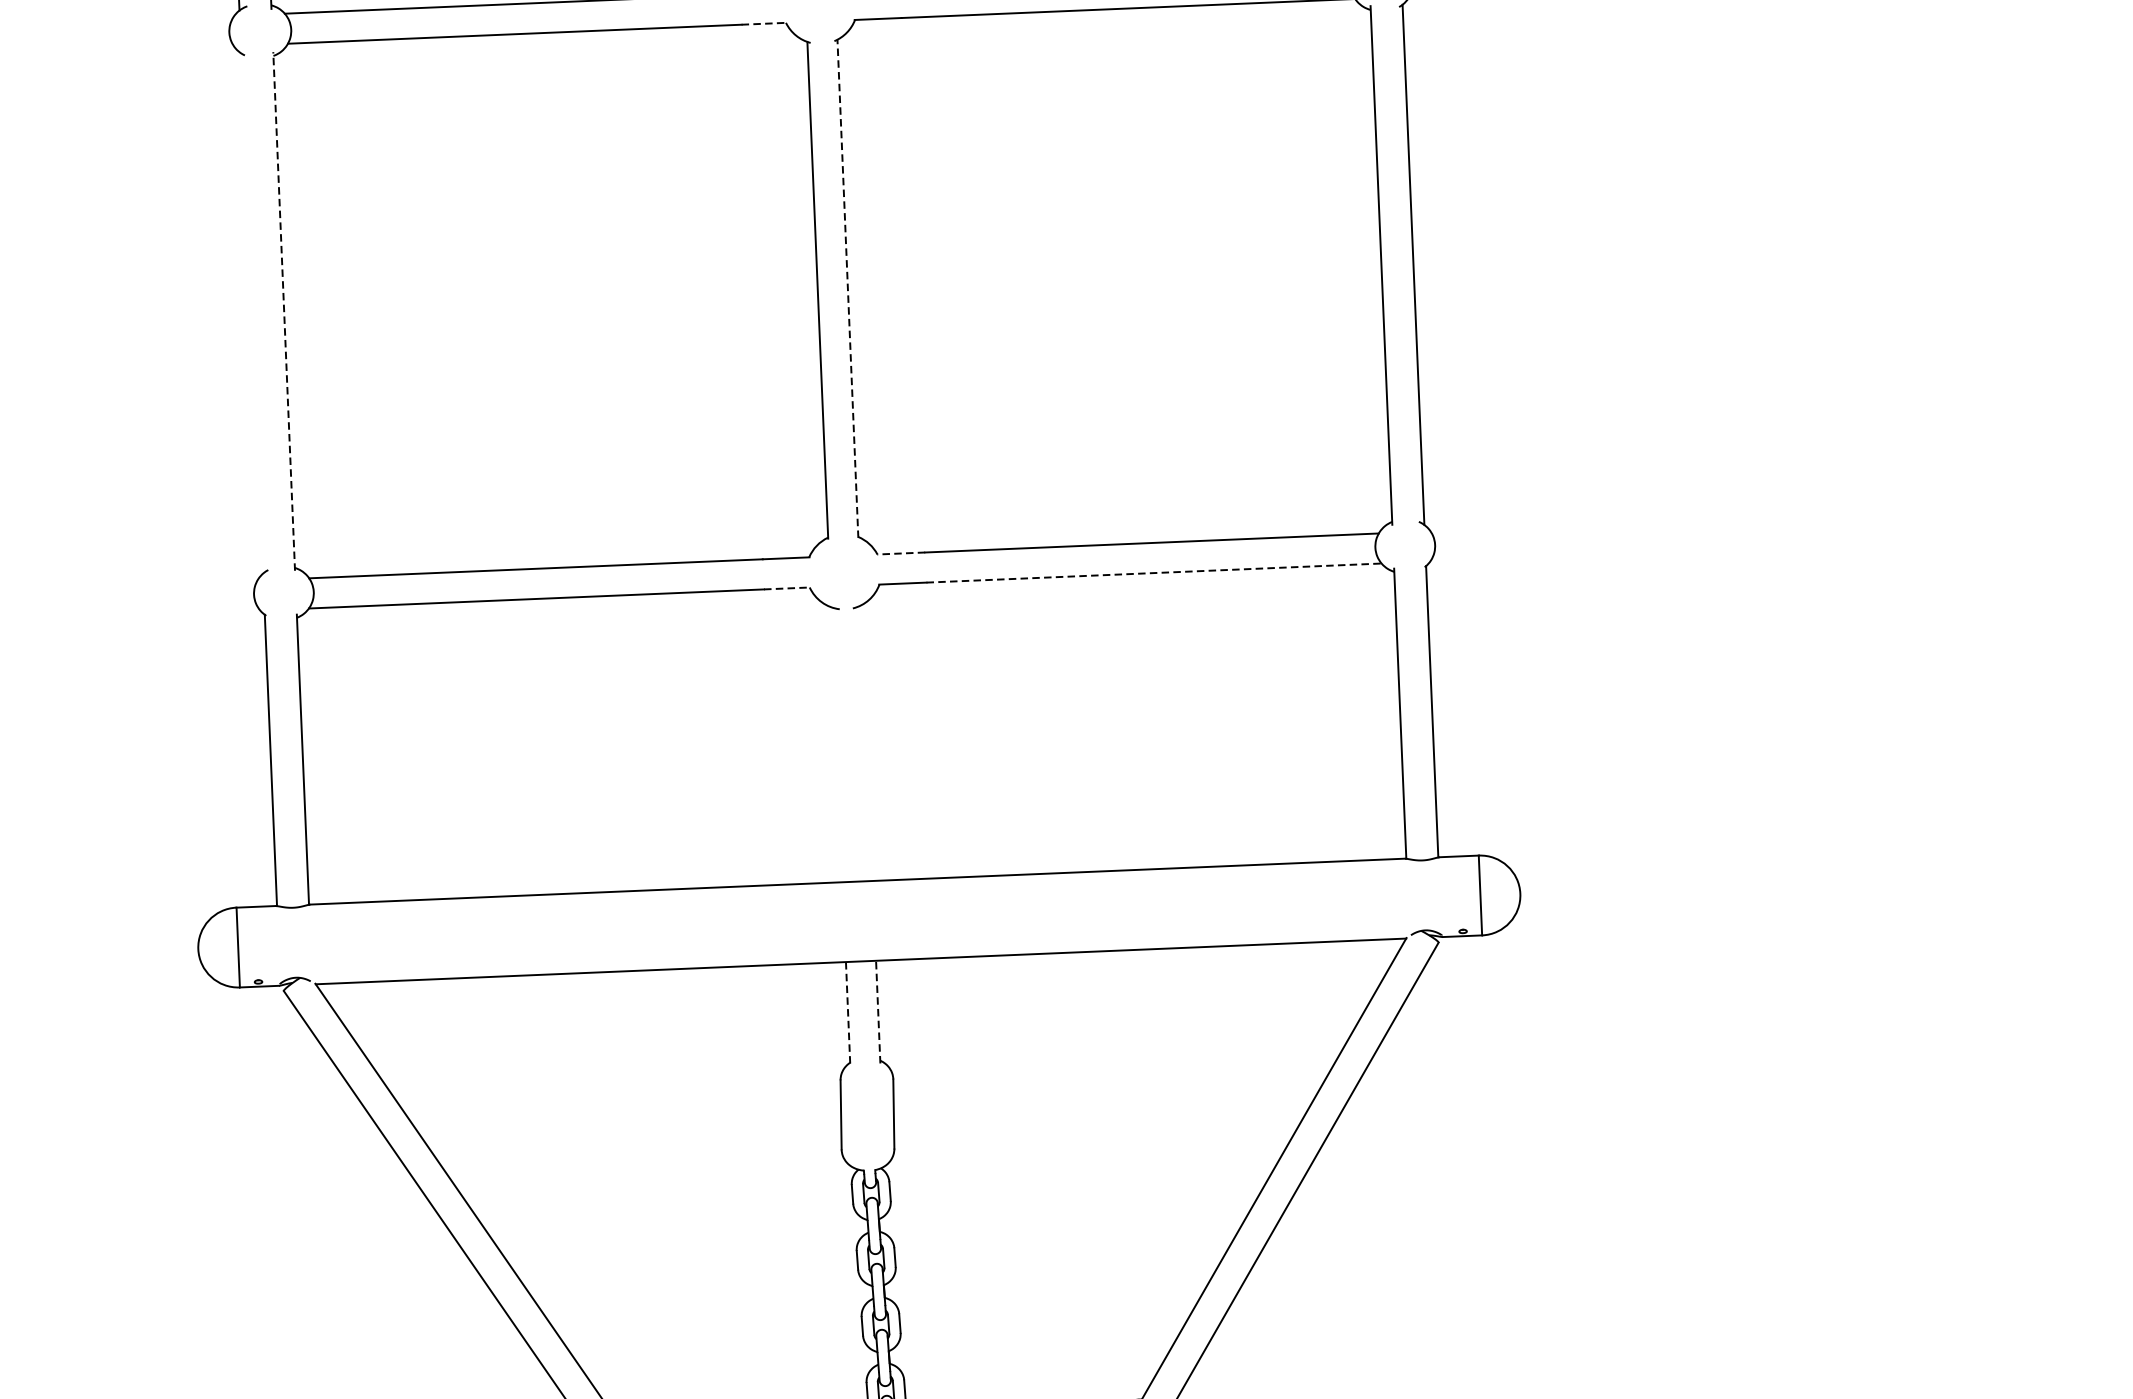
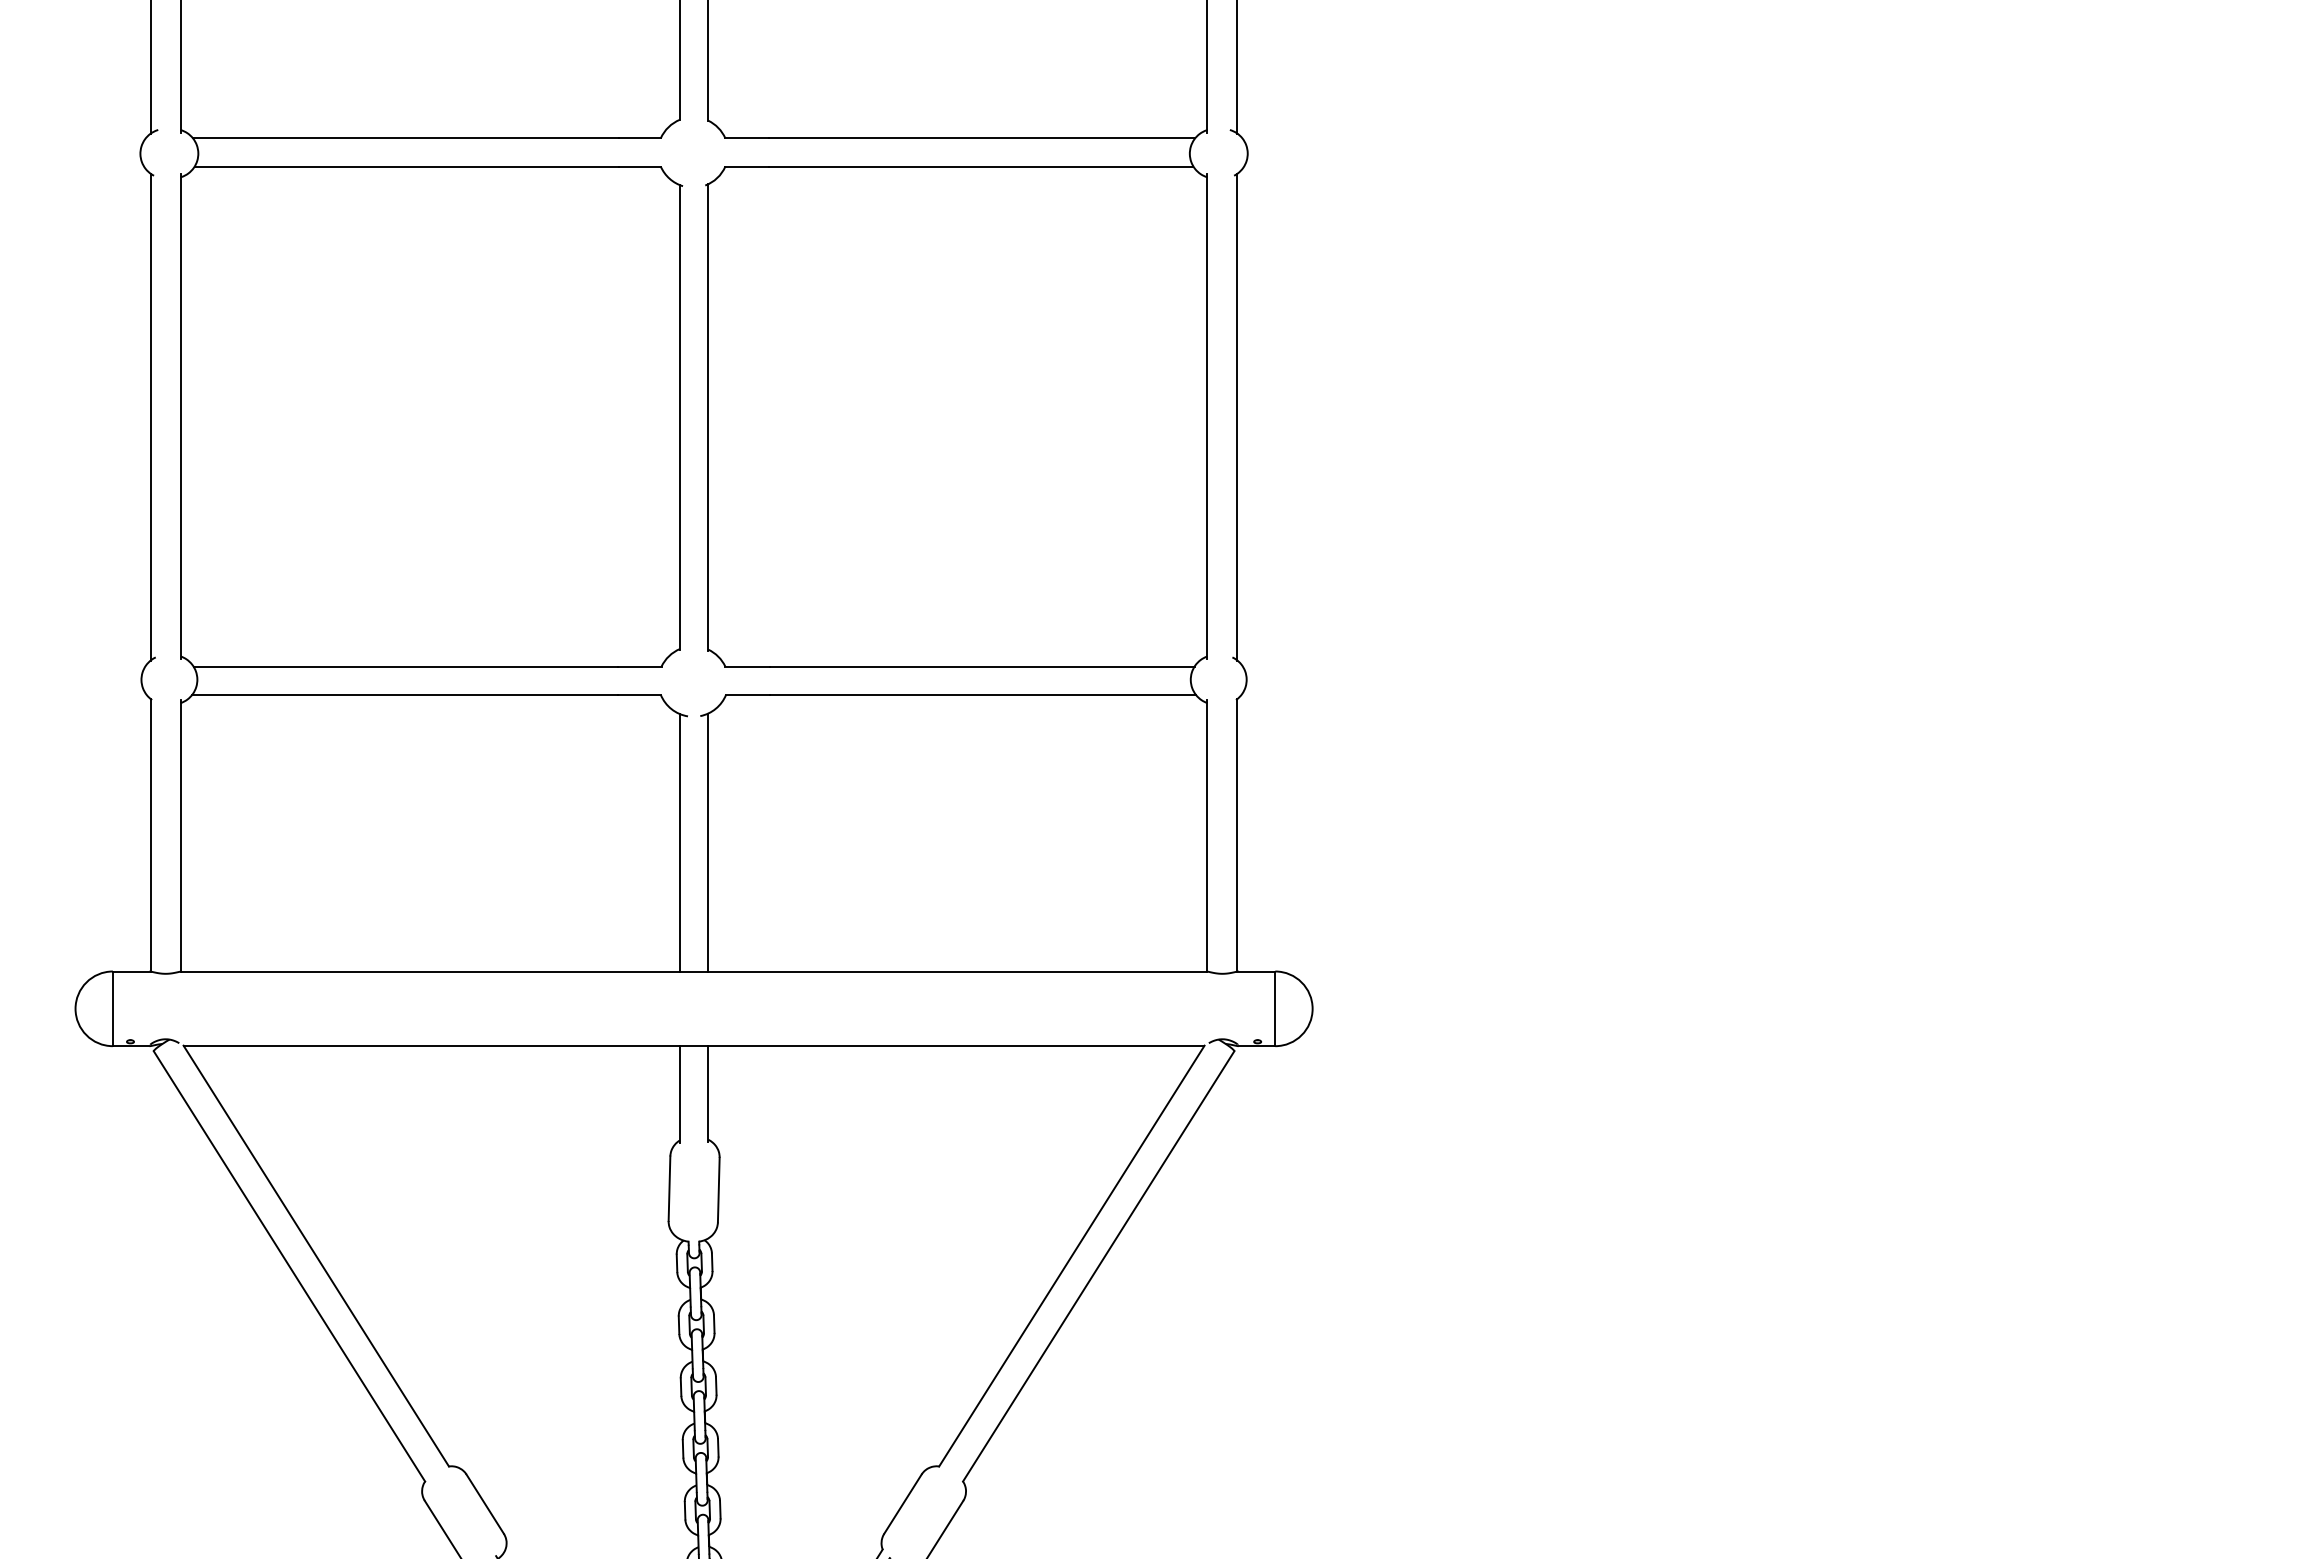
line: (764, 23) -> (640, 166), dashed -> solid
line: (848, 287) -> (708, 416), dashed -> solid
line: (283, 311) -> (180, 416), dashed -> solid
line: (251, 312) -> (150, 416), added
line: (901, 553) -> (747, 666), dashed -> solid
line: (1154, 572) -> (983, 694), dashed -> solid
line: (786, 588) -> (639, 694), dashed -> solid
line: (867, 743) -> (708, 842), added
line: (837, 744) -> (680, 842), added
line: (878, 1011) -> (708, 1093), dashed -> solid
line: (848, 1013) -> (680, 1094), dashed -> solid

